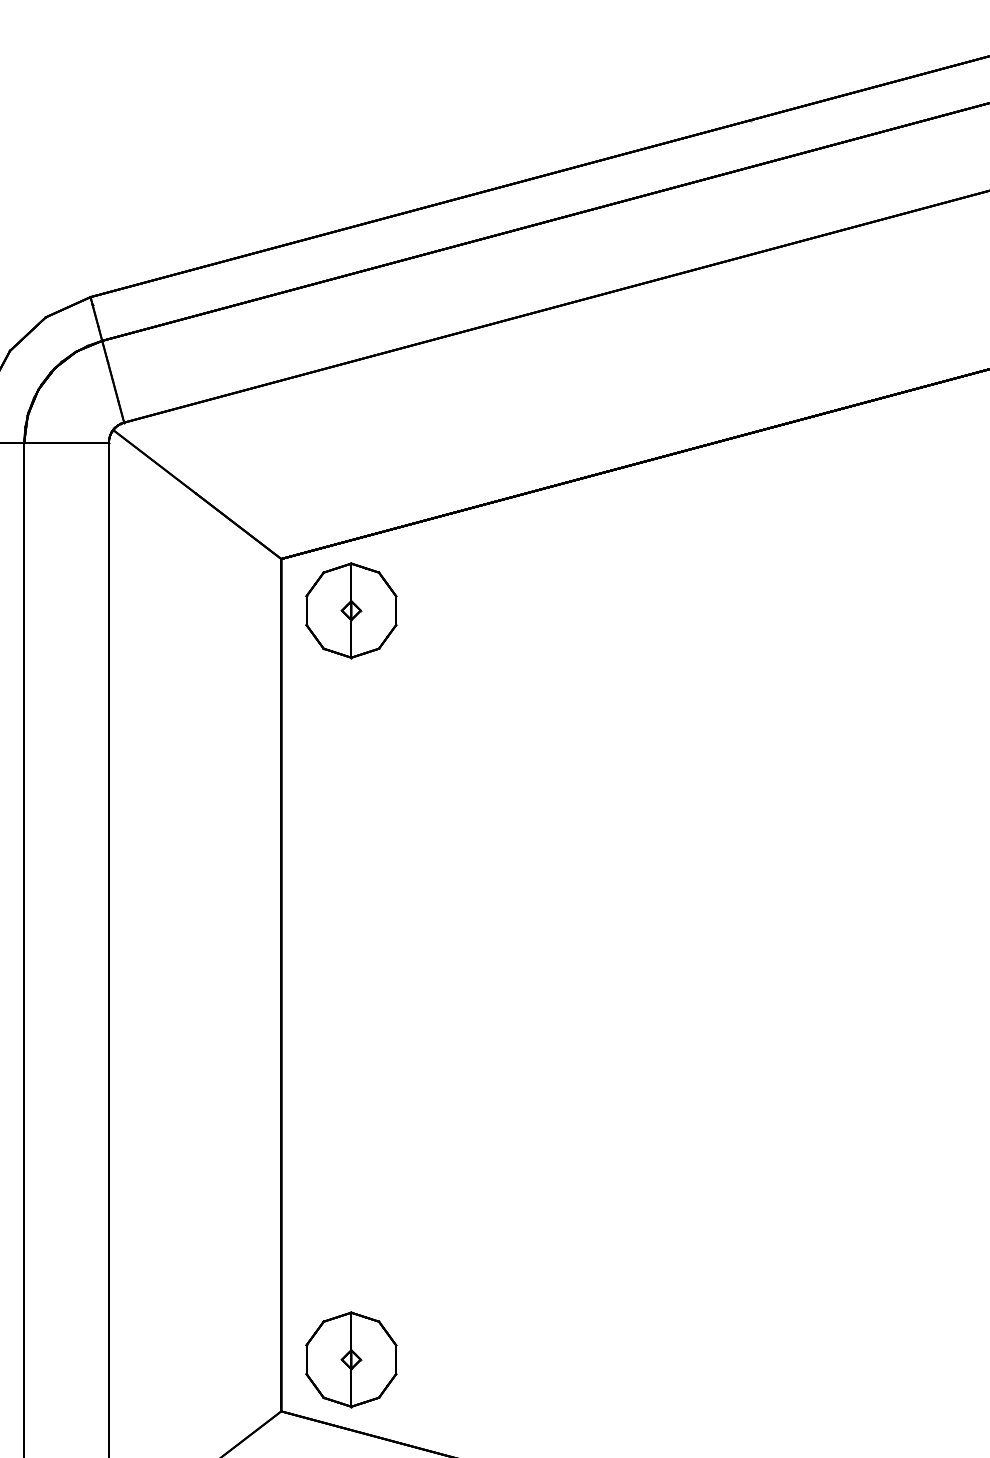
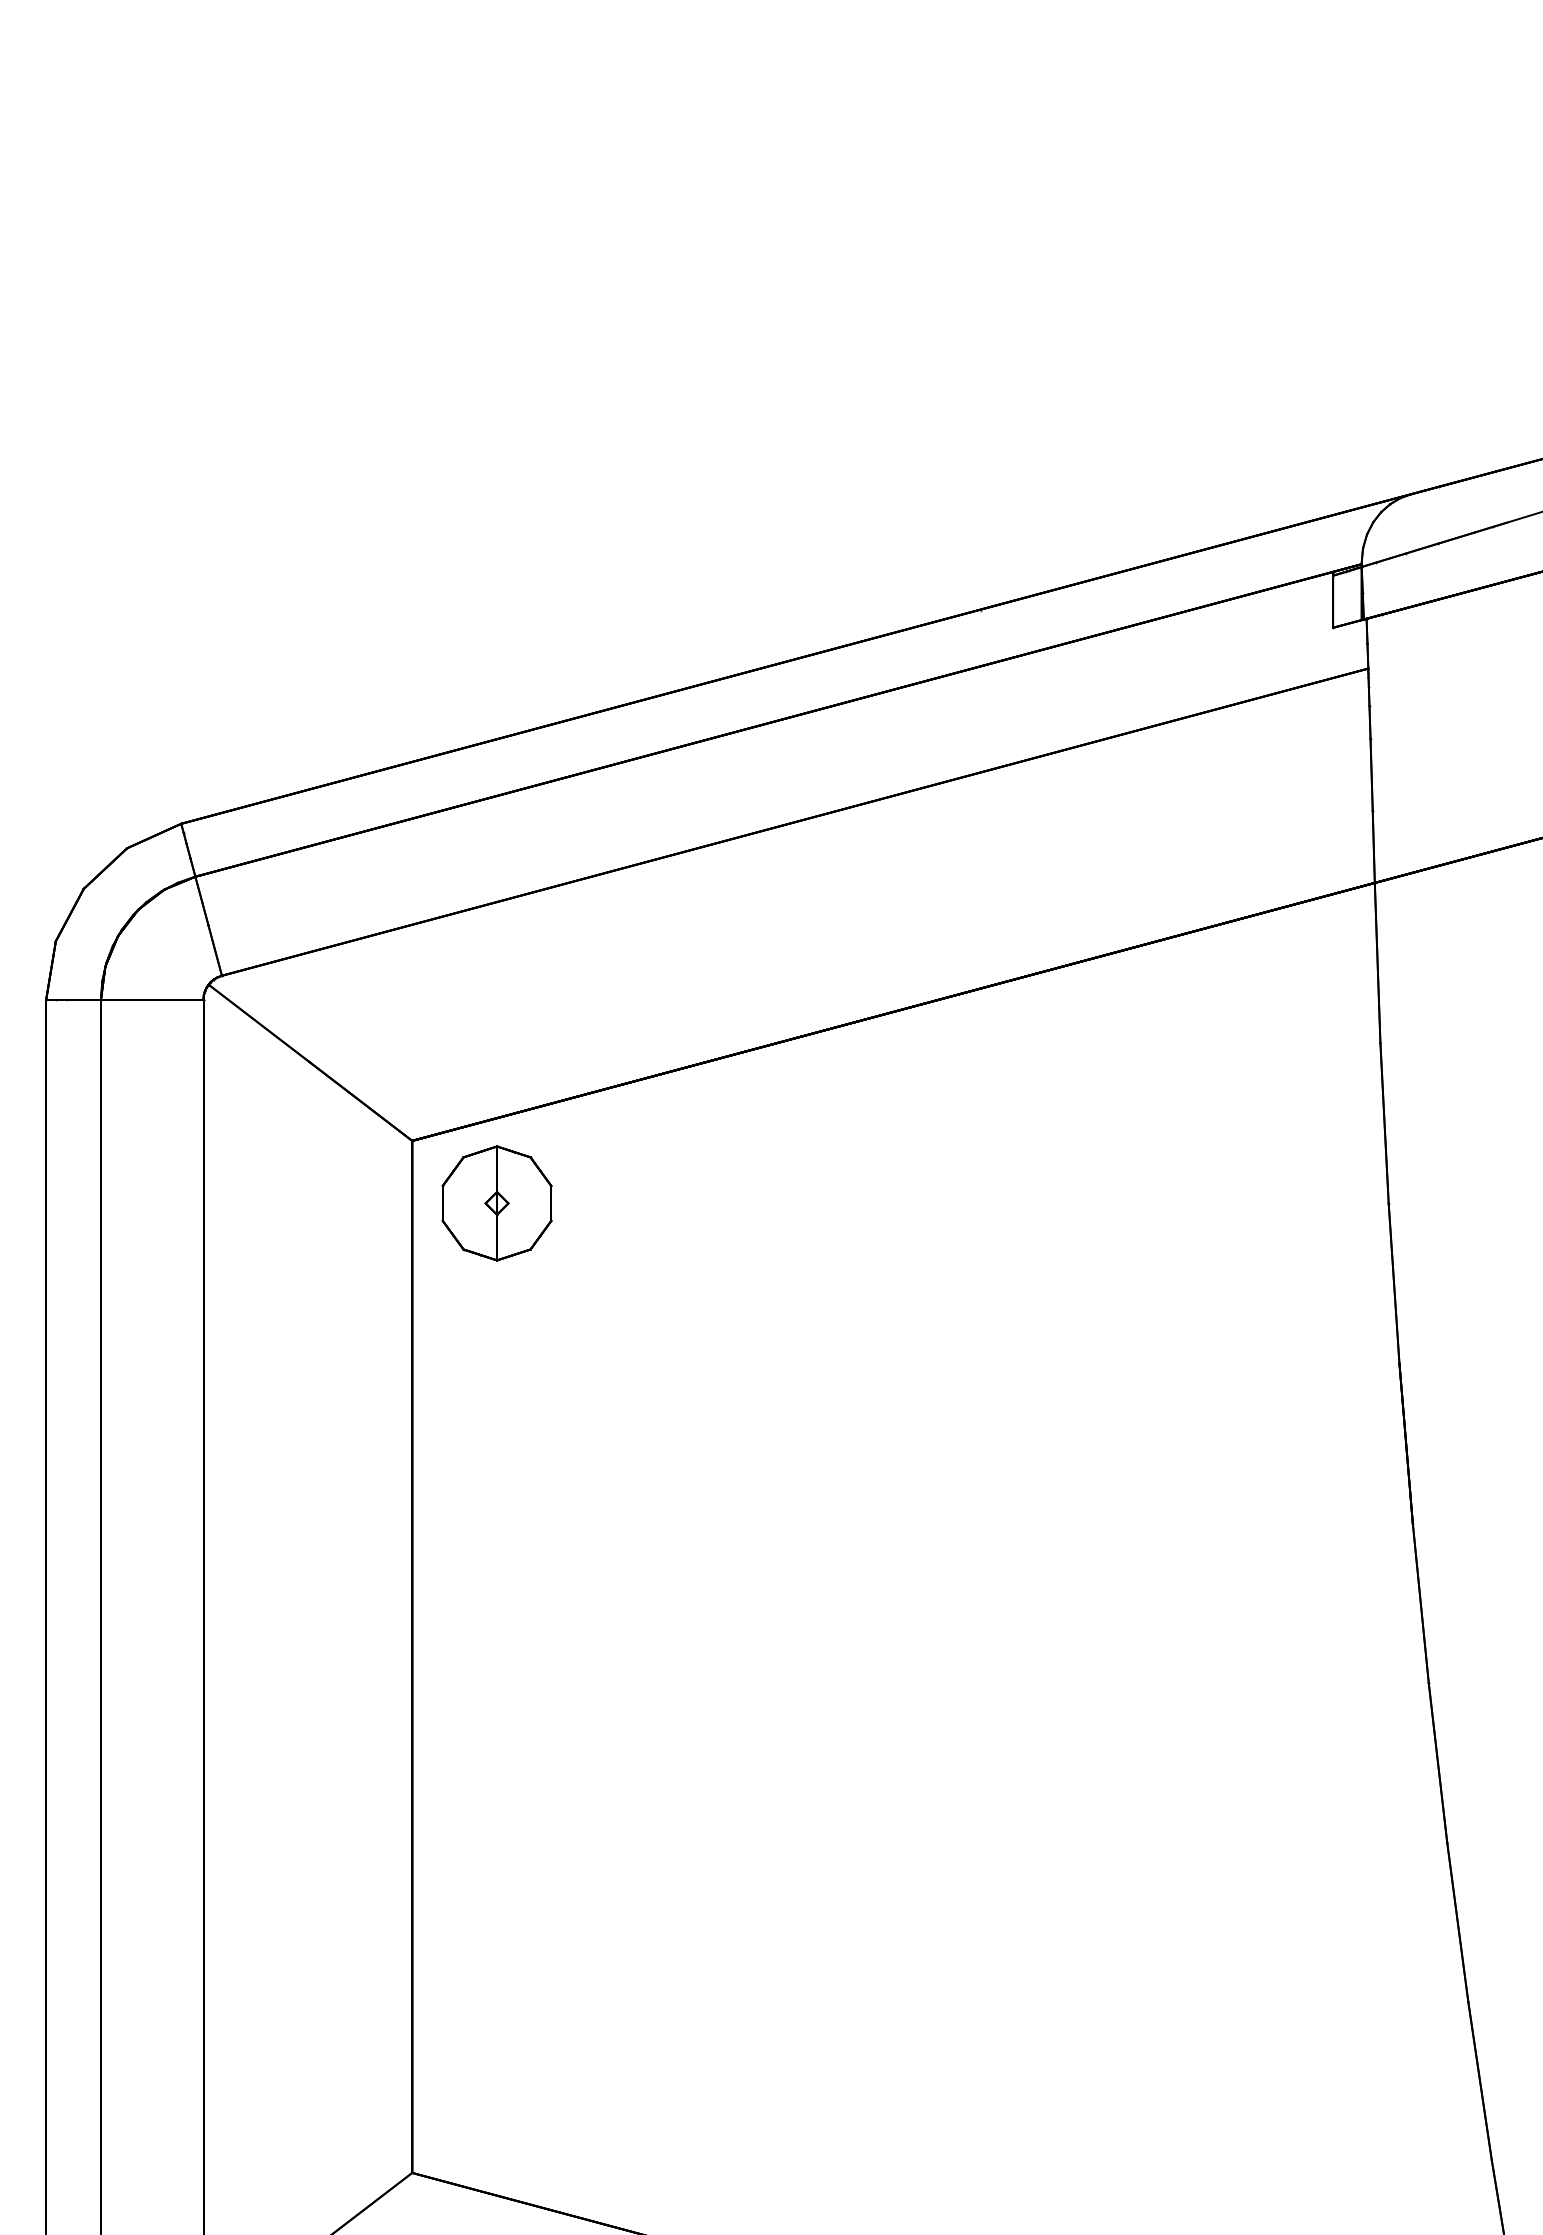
part: (350, 1359) -> (496, 2110), removed

